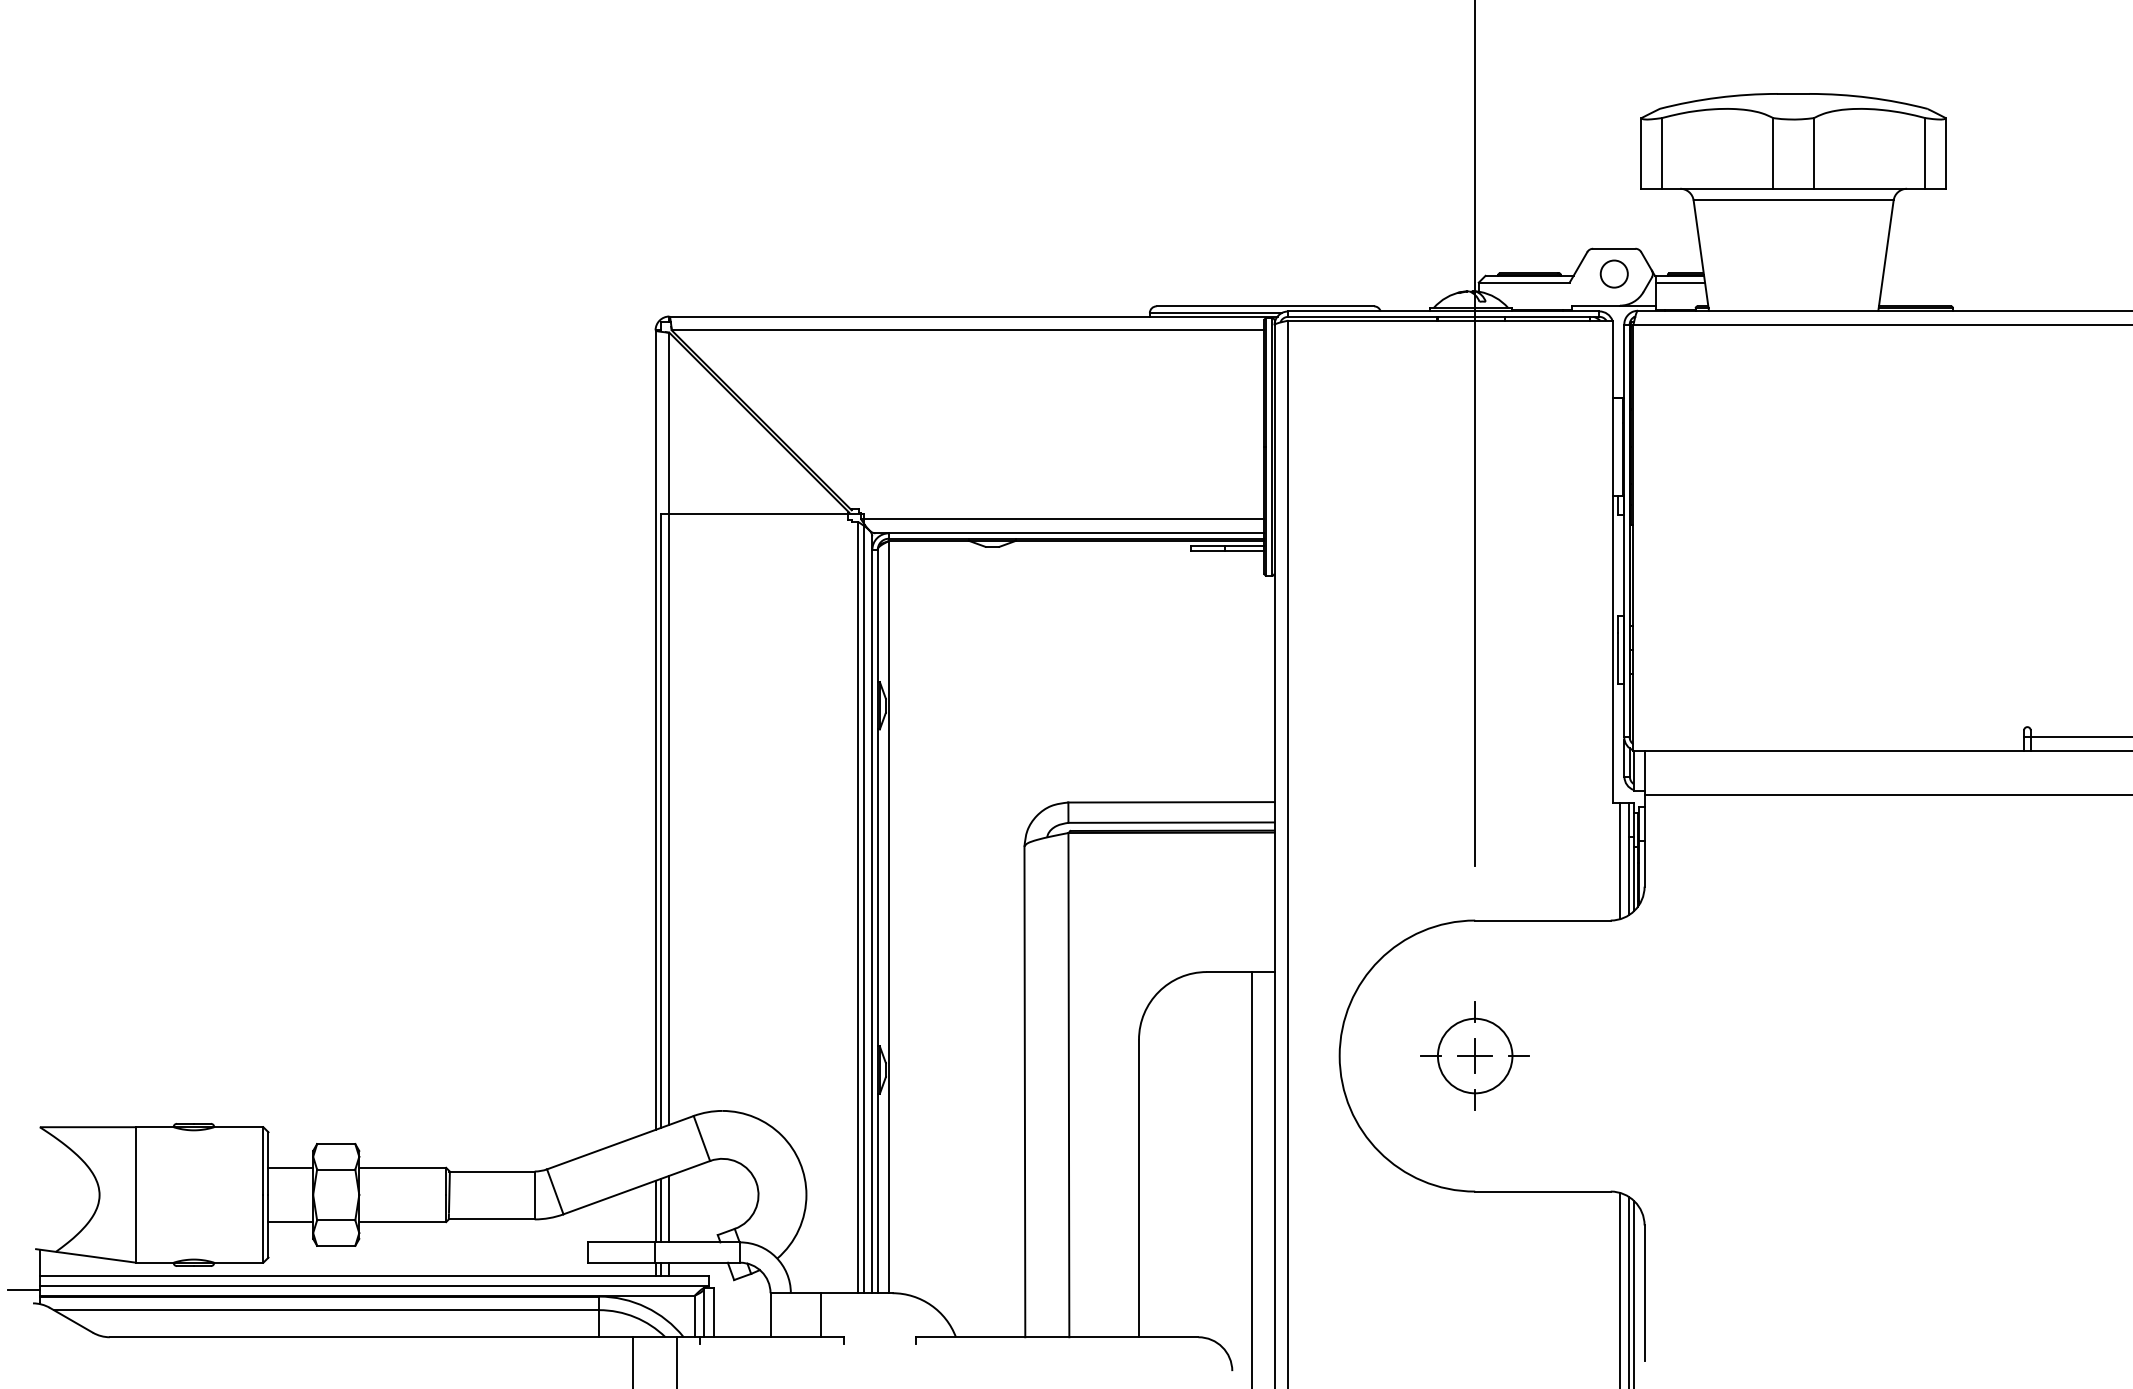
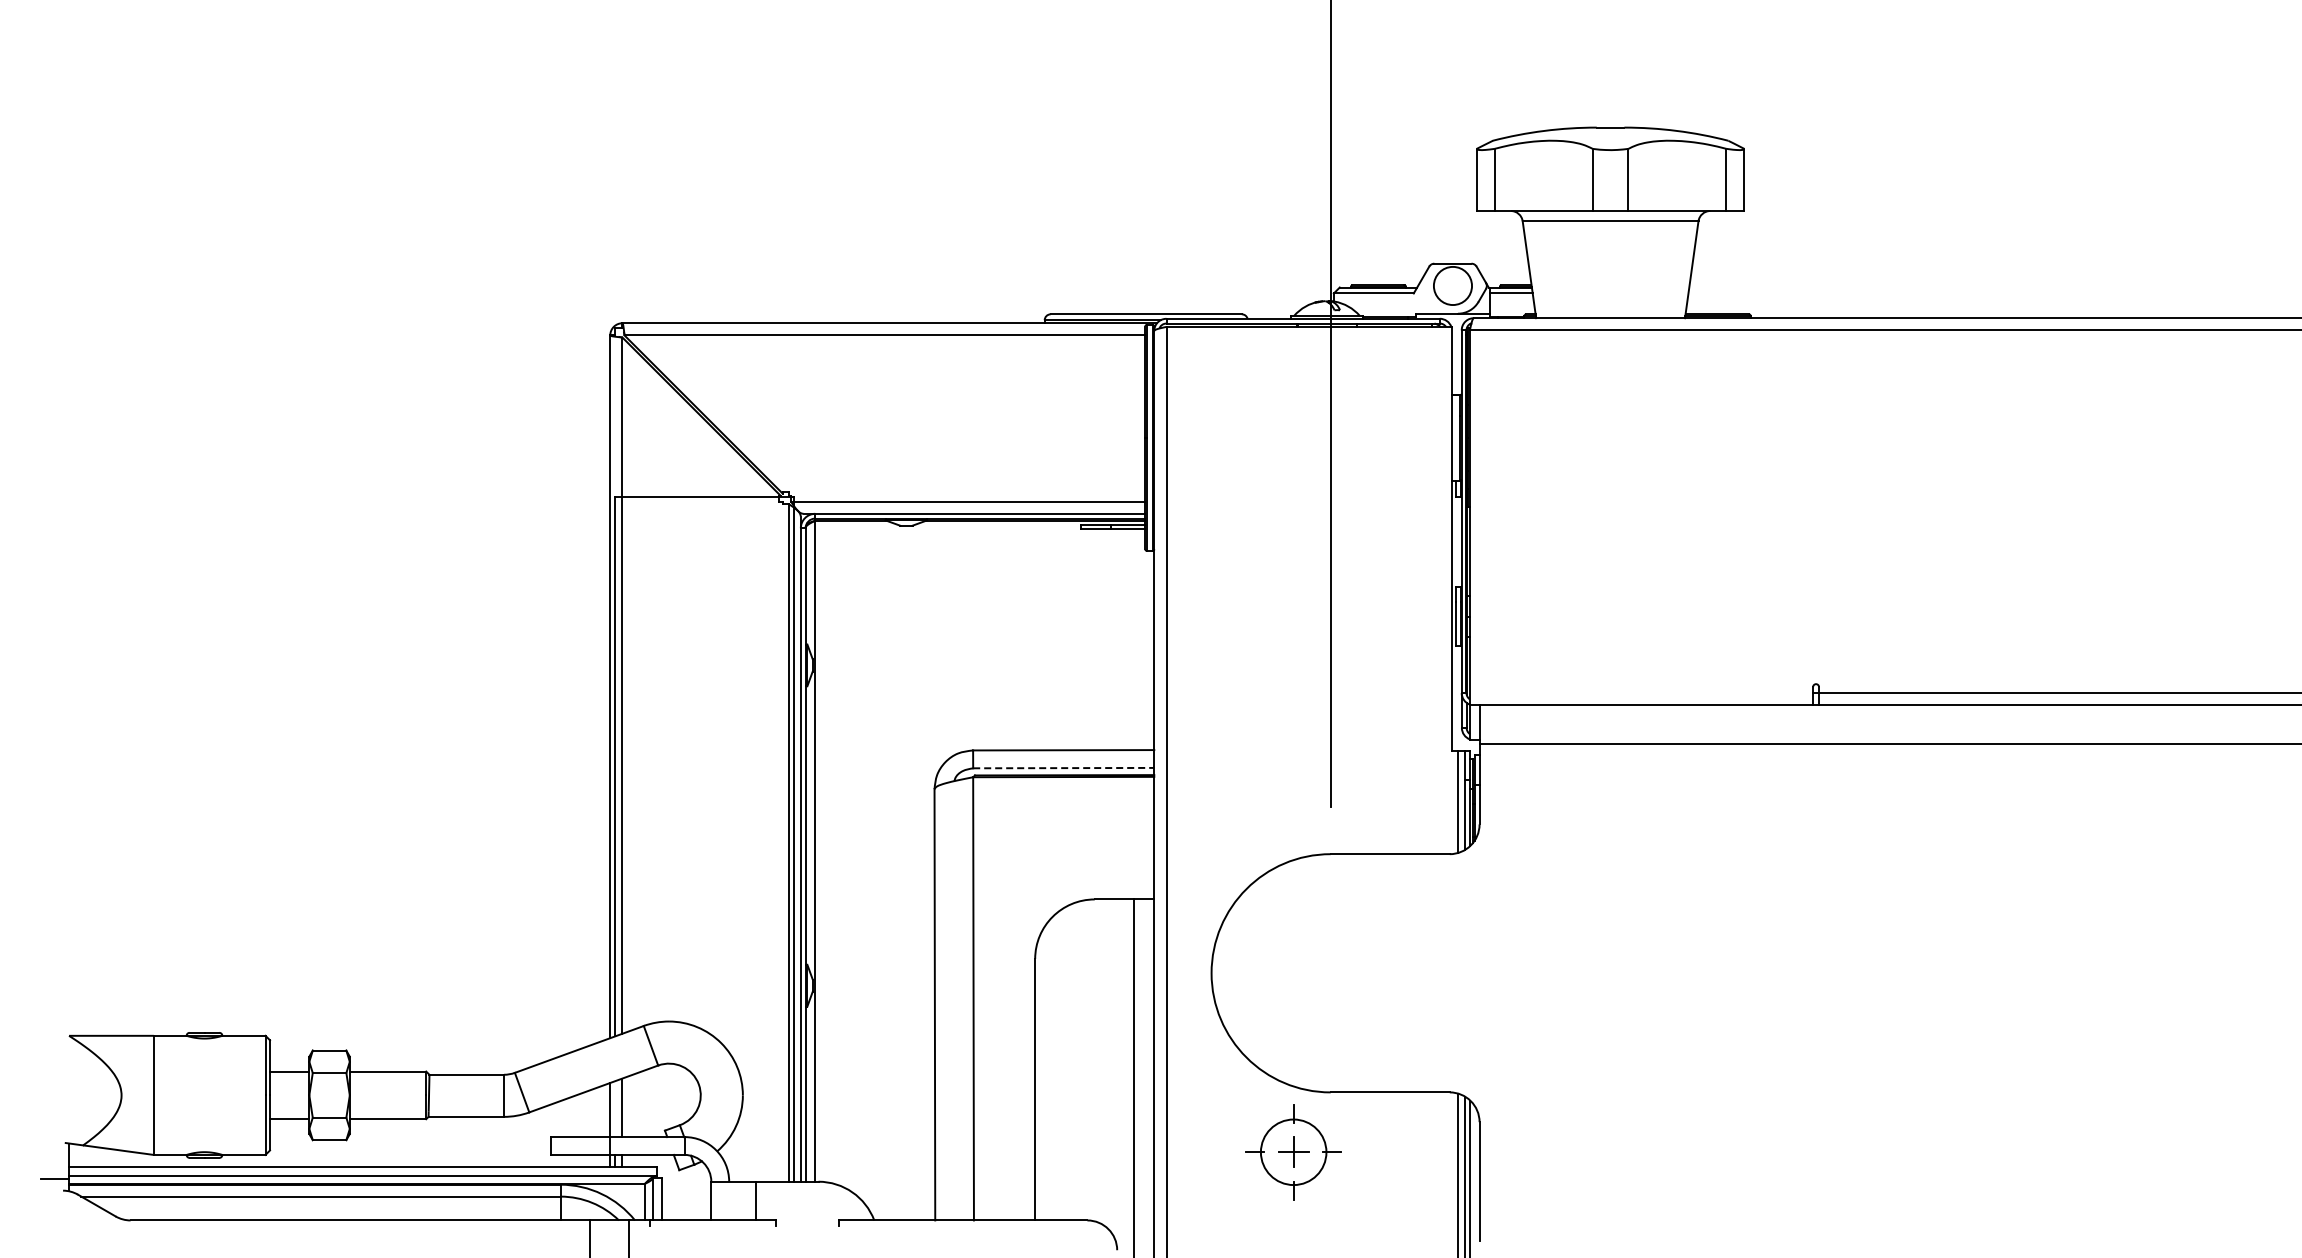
circle: (1613, 273) -> (1452, 285), size x1.6
line: (1171, 823) -> (1063, 768), solid -> dashed
part: (1474, 1056) -> (1293, 1152), moved
line: (661, 1211) -> (615, 1109), removed

